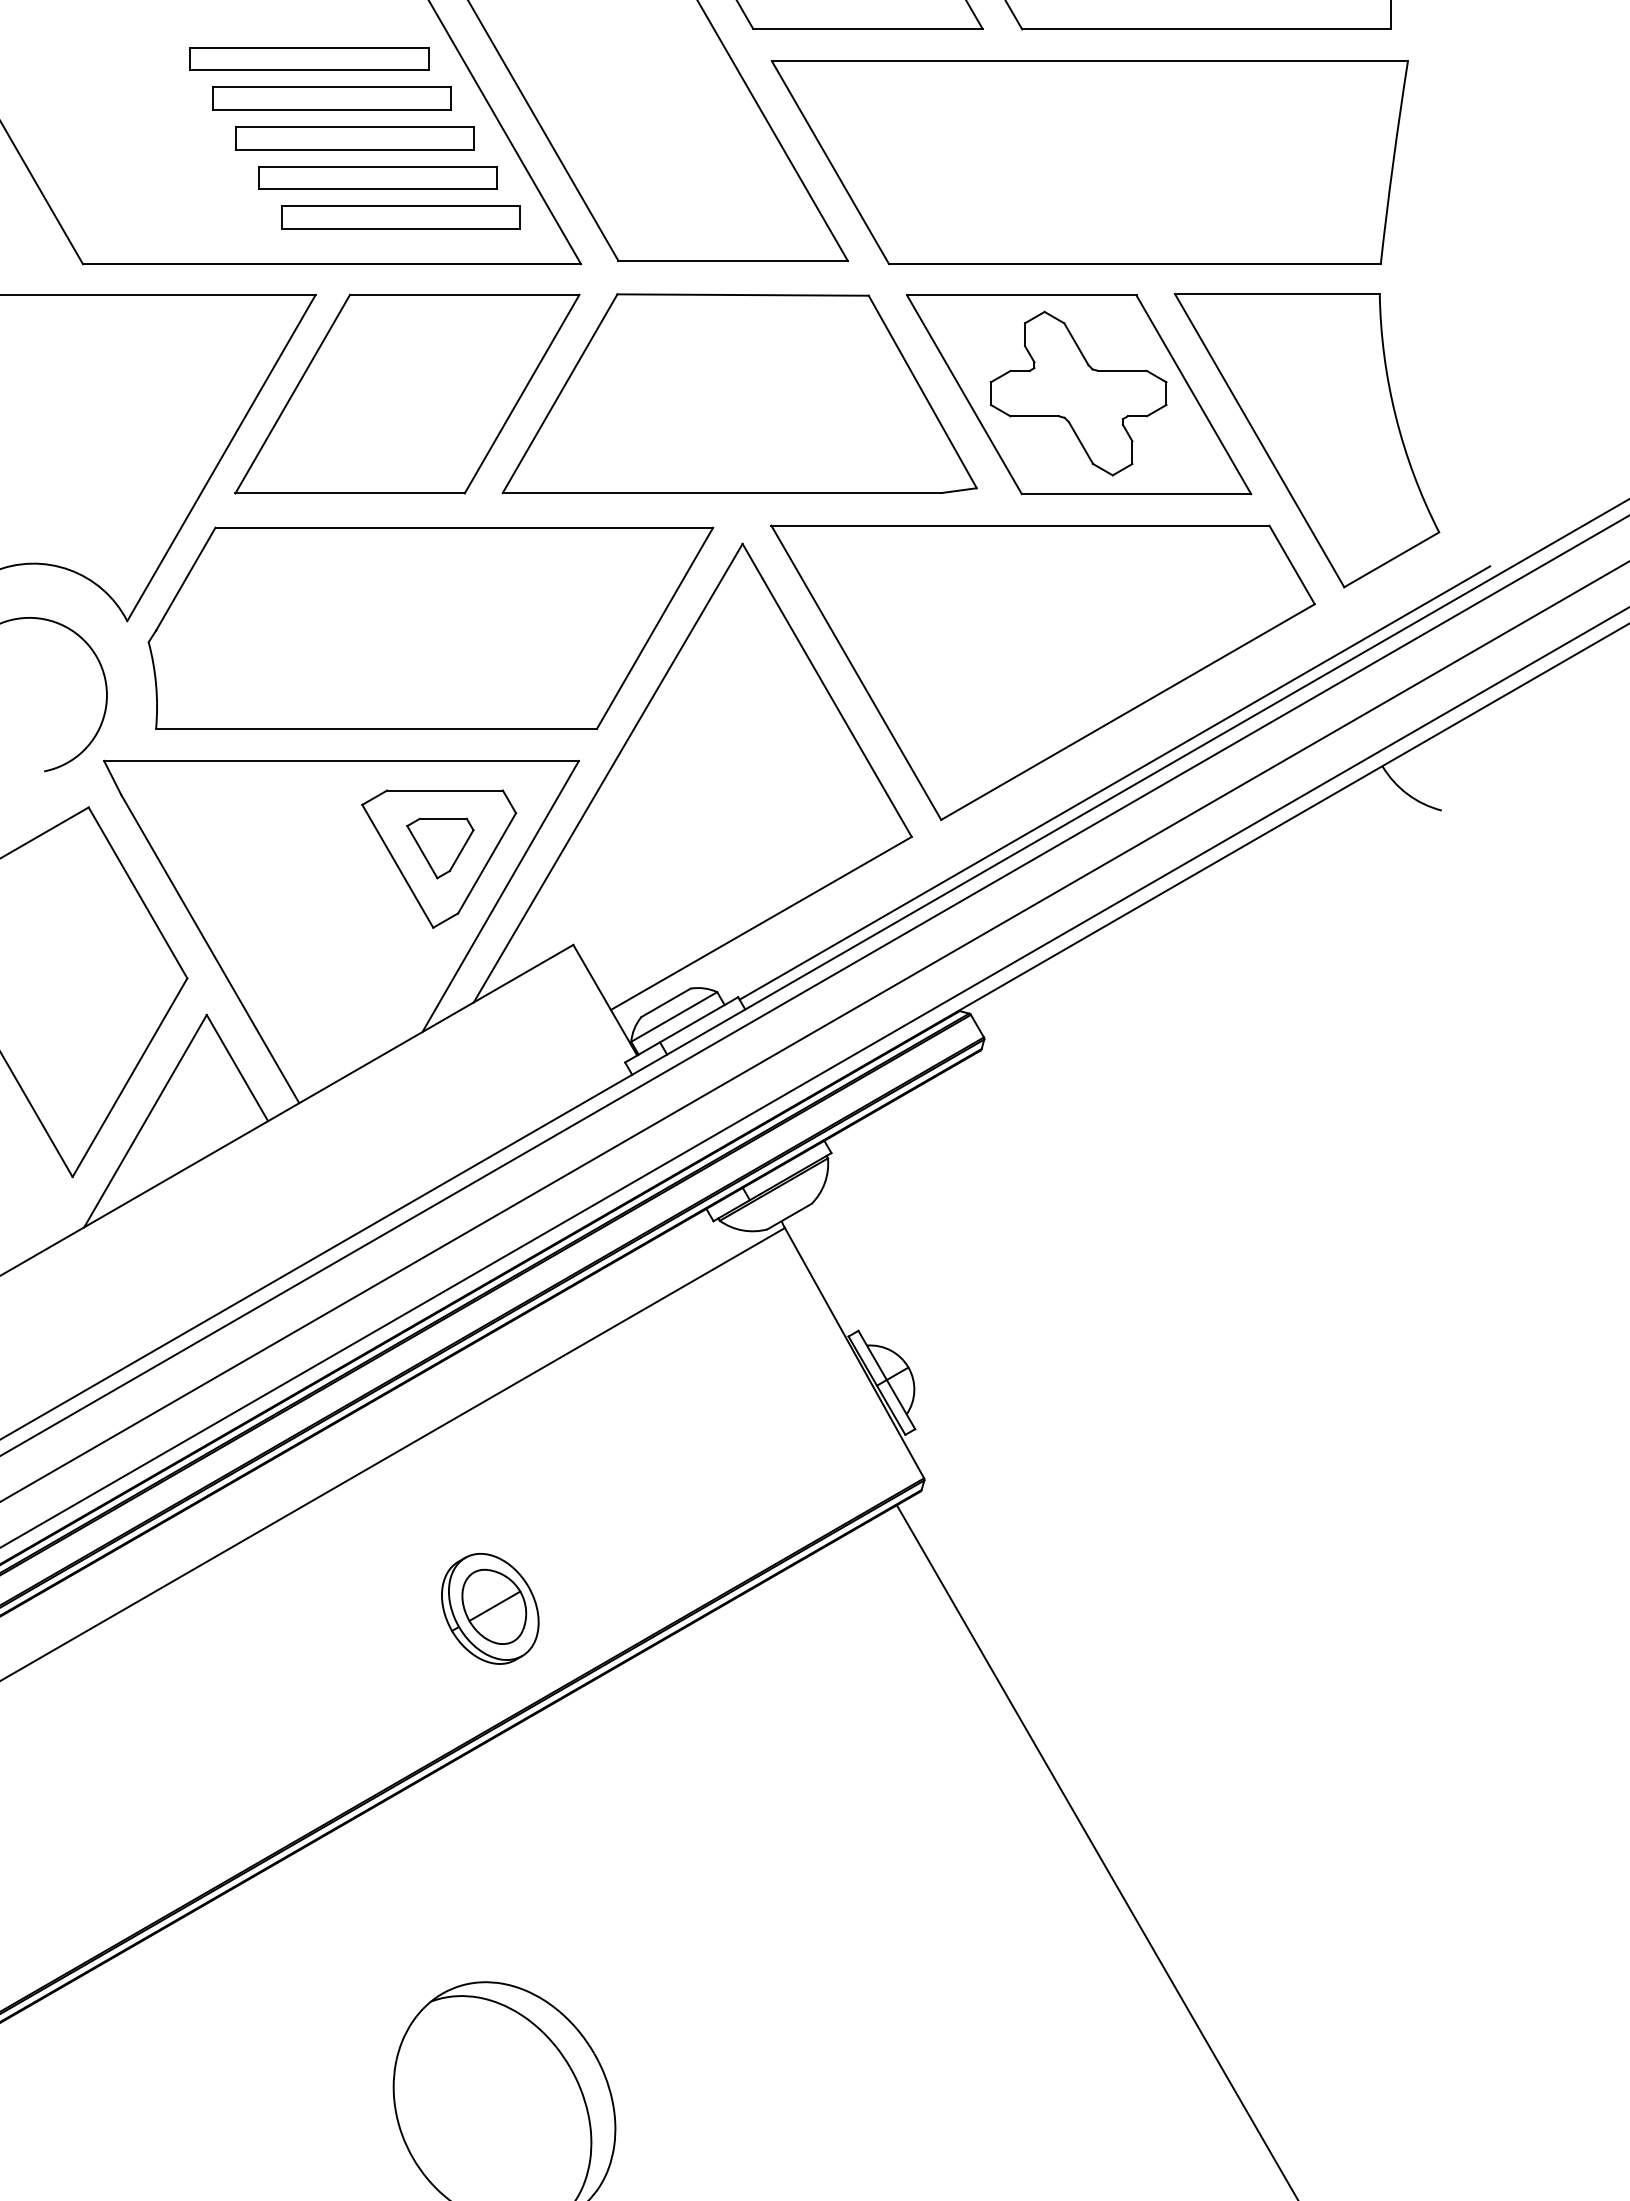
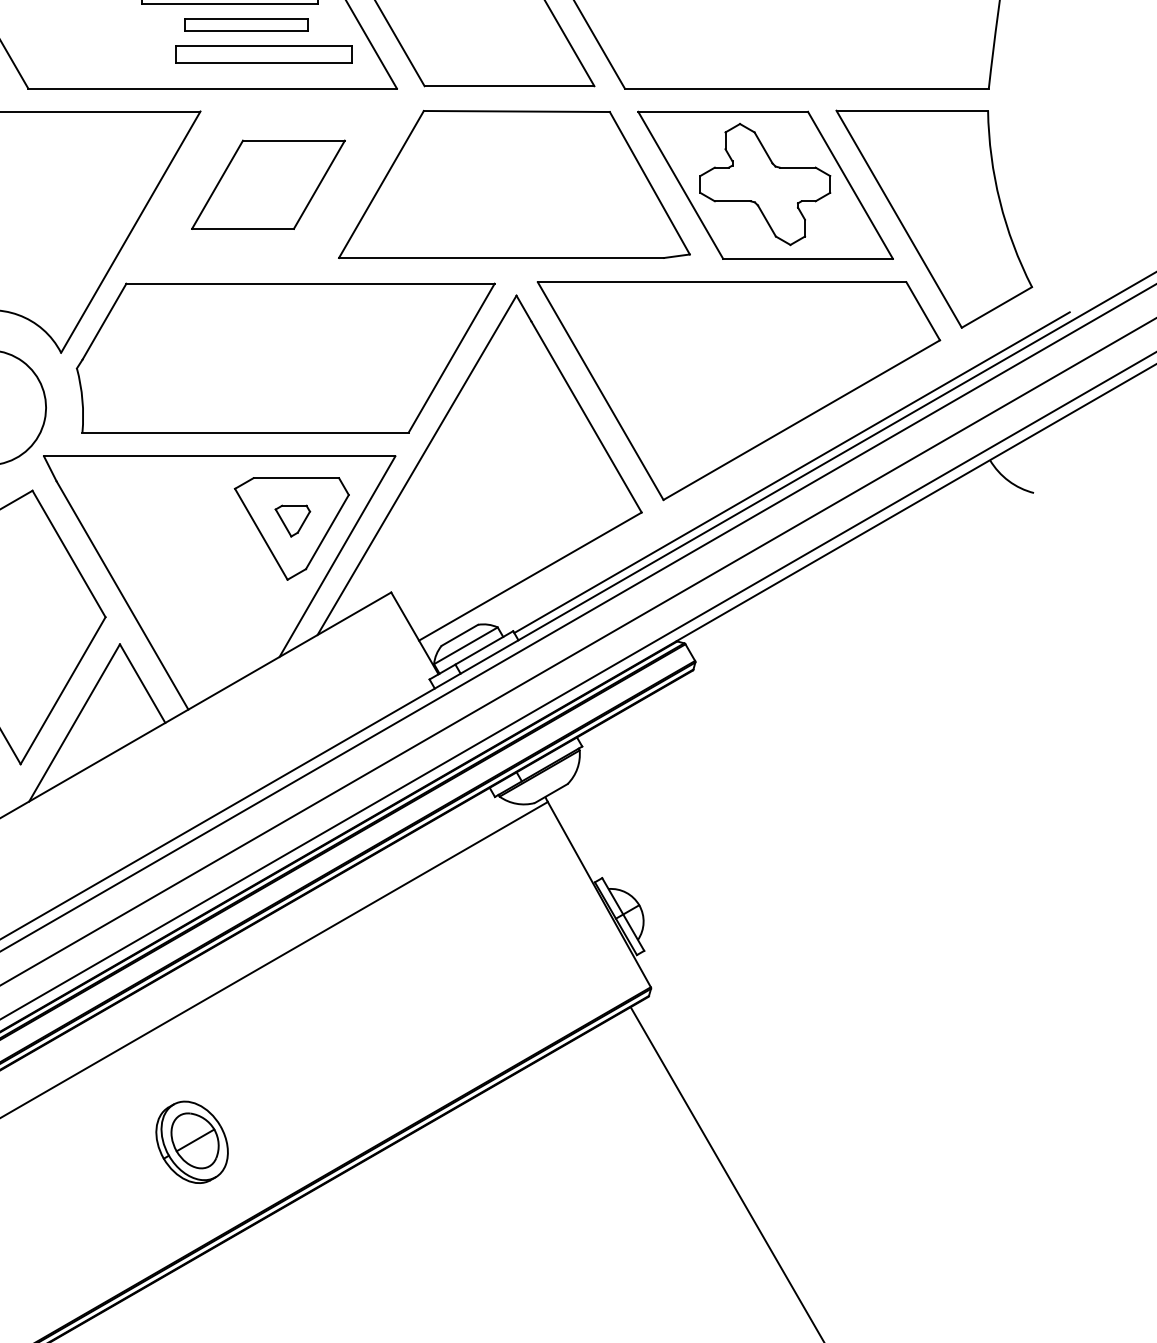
part: (377, 177) -> (246, 24), size x0.7
part: (407, 393) -> (268, 184), size x0.6
part: (440, 848) -> (292, 521), size x0.7
part: (490, 1608) -> (192, 1142), moved

